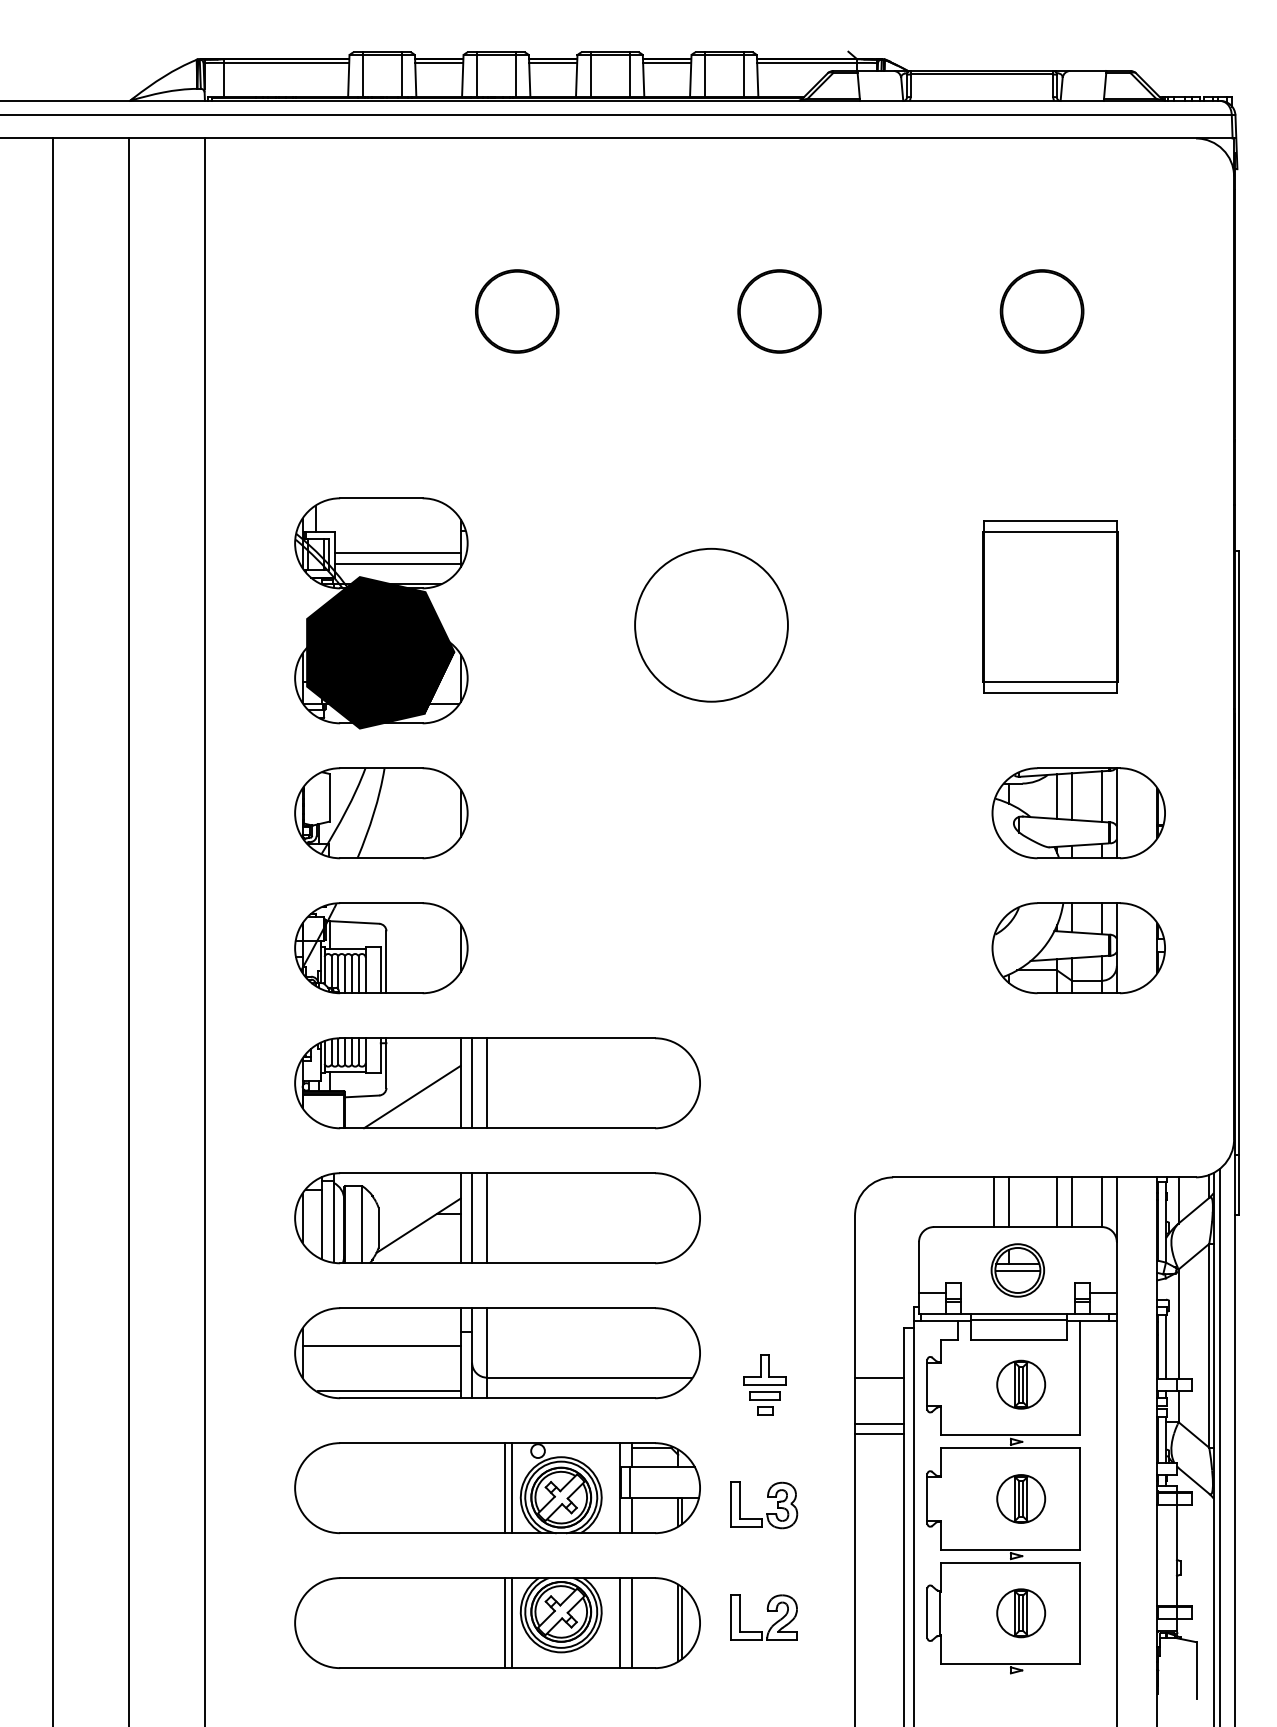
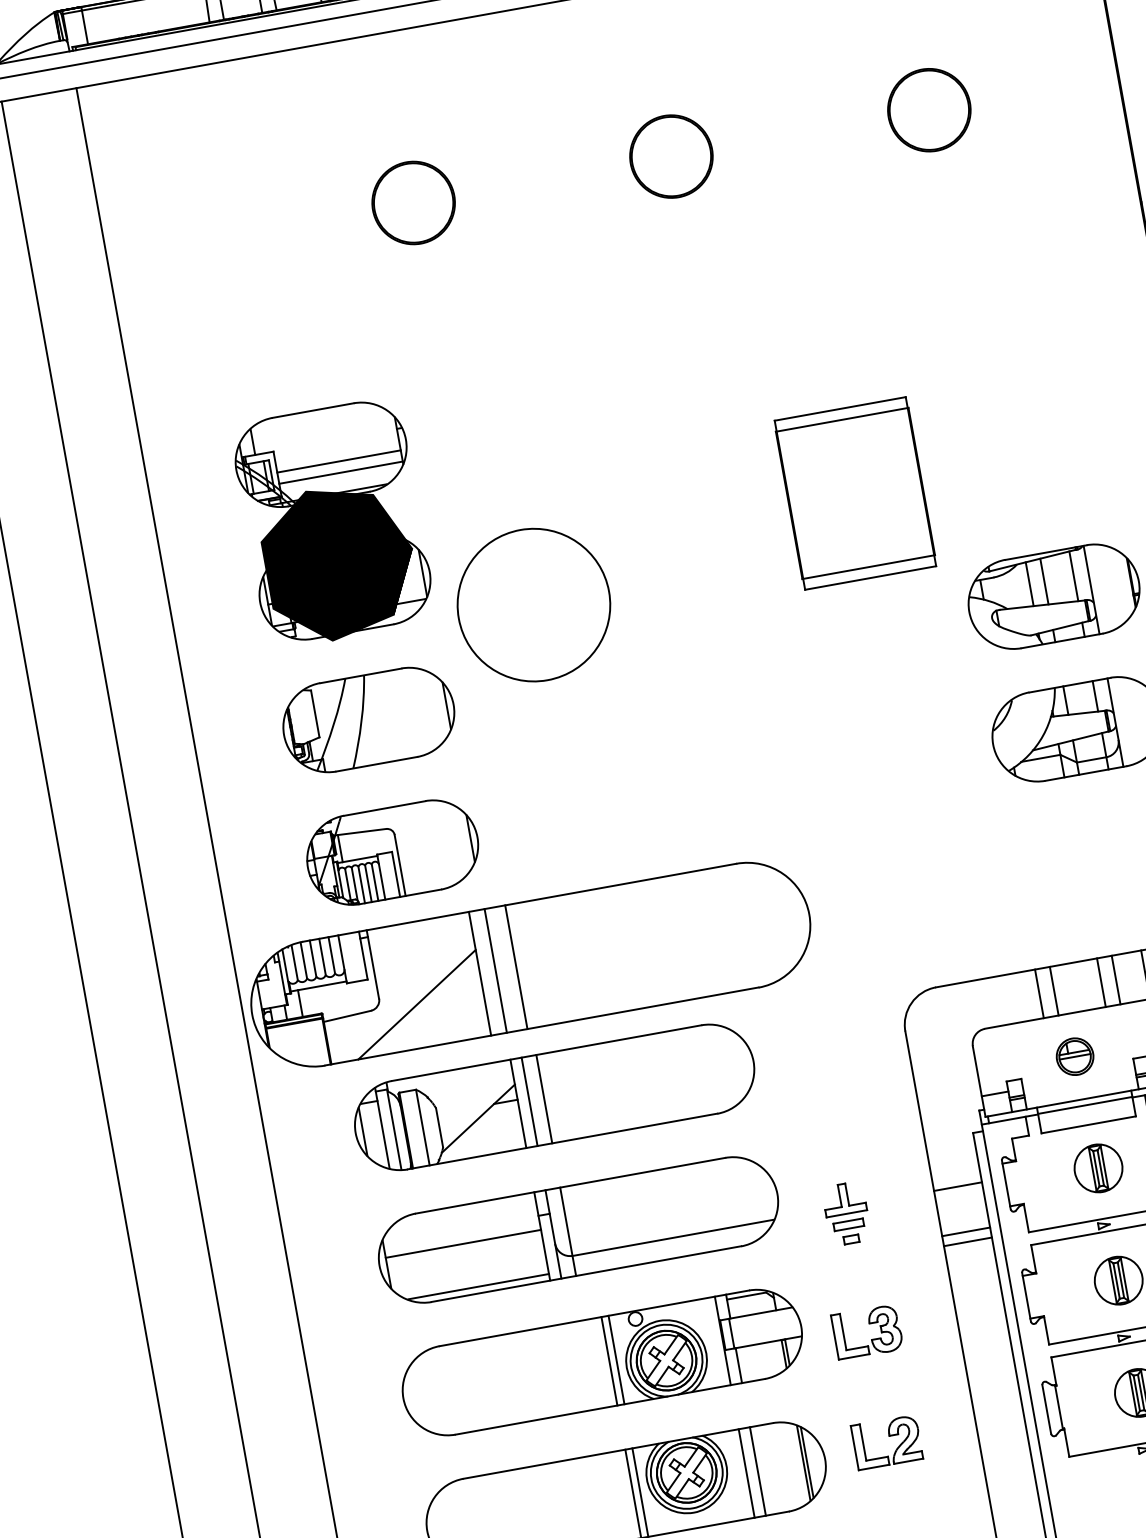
part: (1050, 606) -> (855, 492), moved
circle: (711, 625) -> (533, 605), moved
part: (497, 1083) -> (530, 965), size x1.4
part: (1017, 1270) -> (1074, 1056), size x0.7

